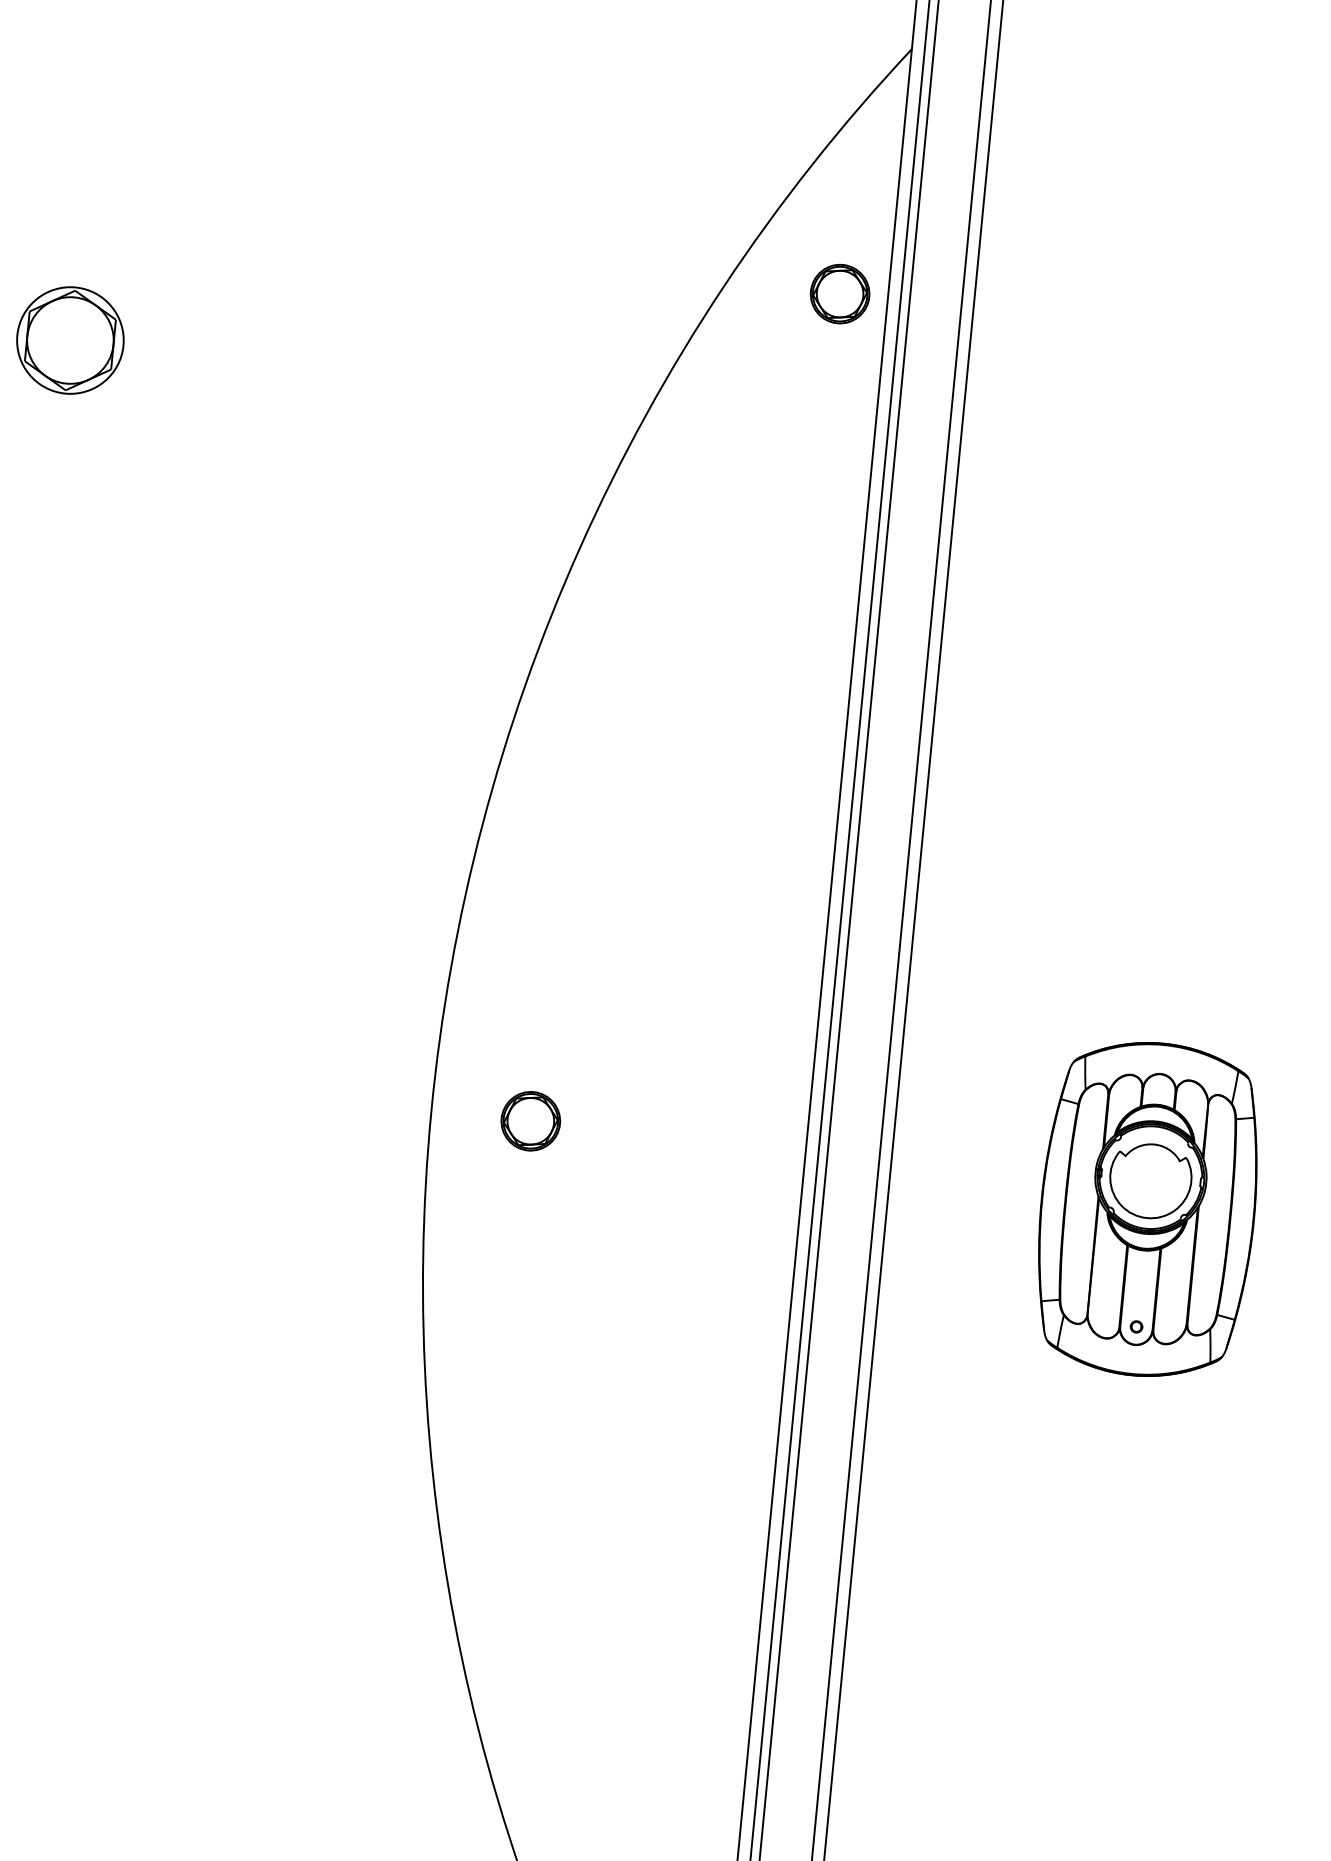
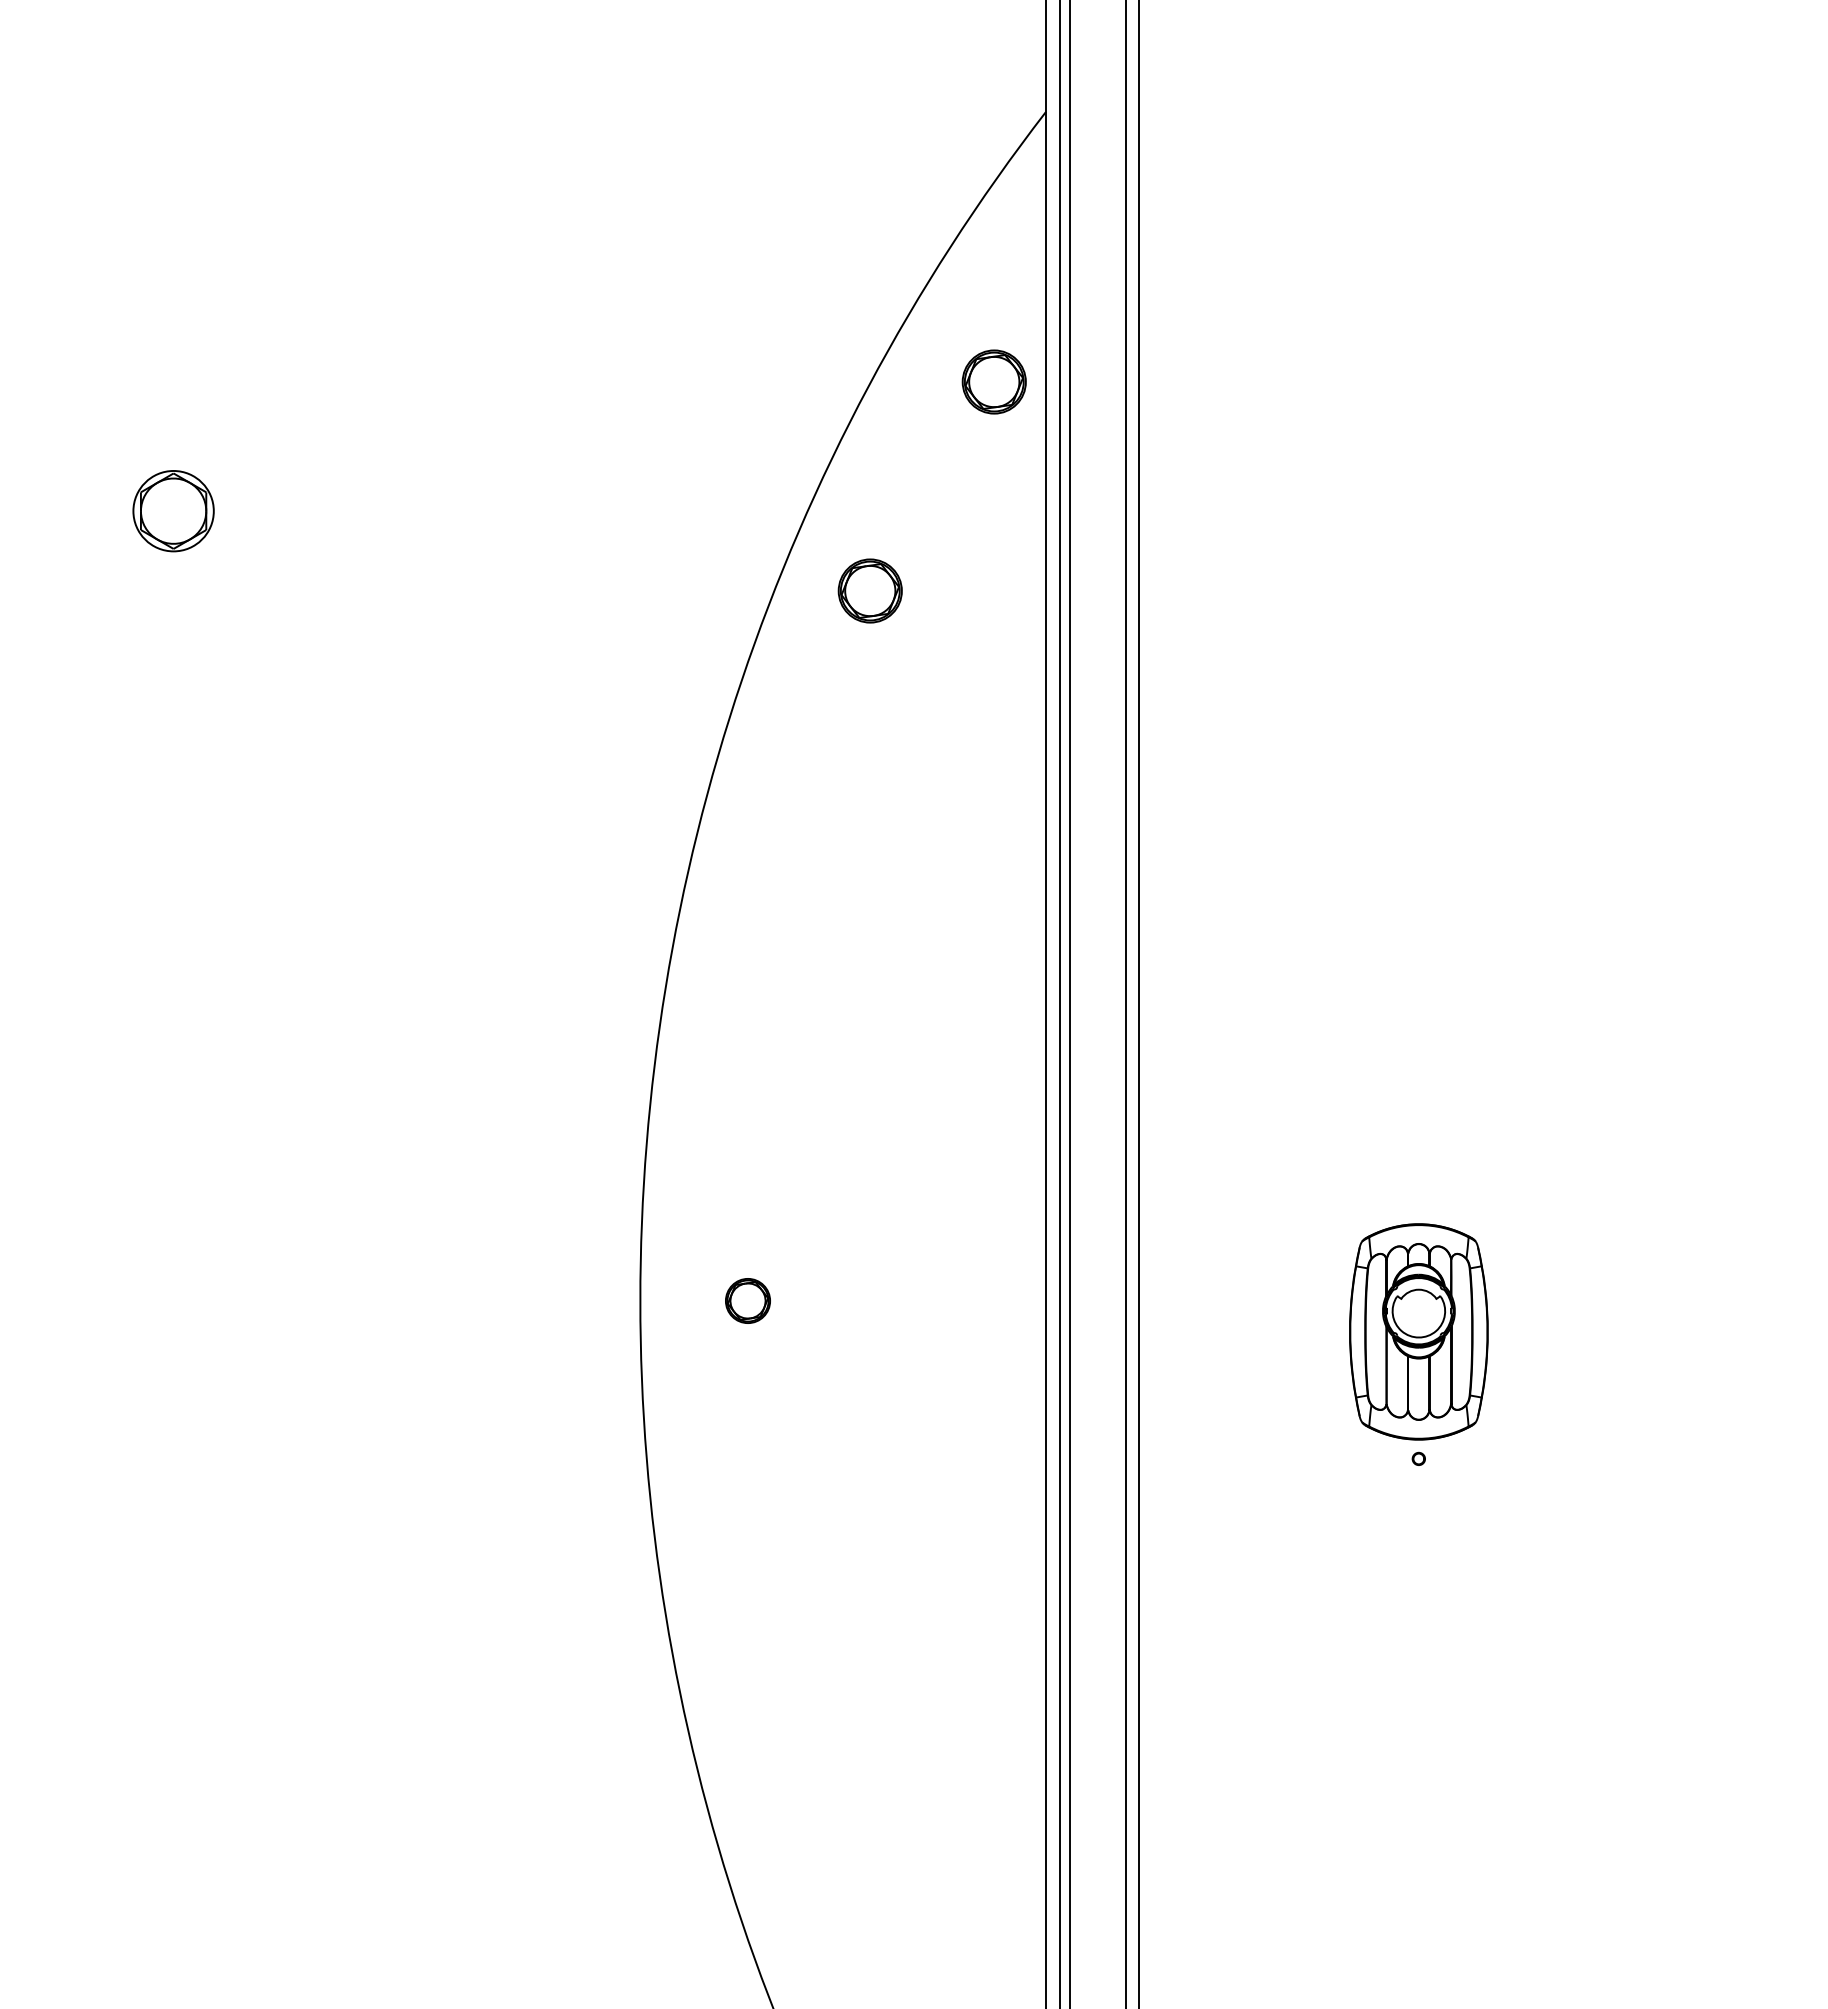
part: (70, 339) -> (173, 510), size x0.7
part: (706, 475) -> (869, 590), added
part: (530, 1120) -> (747, 1300), size x0.7
part: (1147, 1209) -> (1418, 1331), size x0.6

